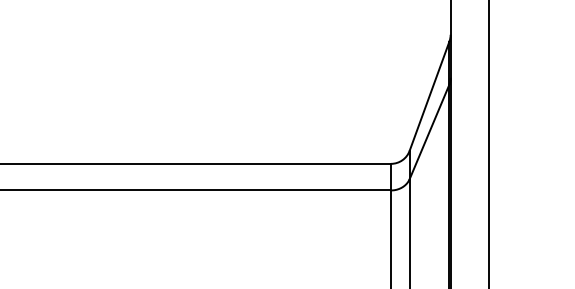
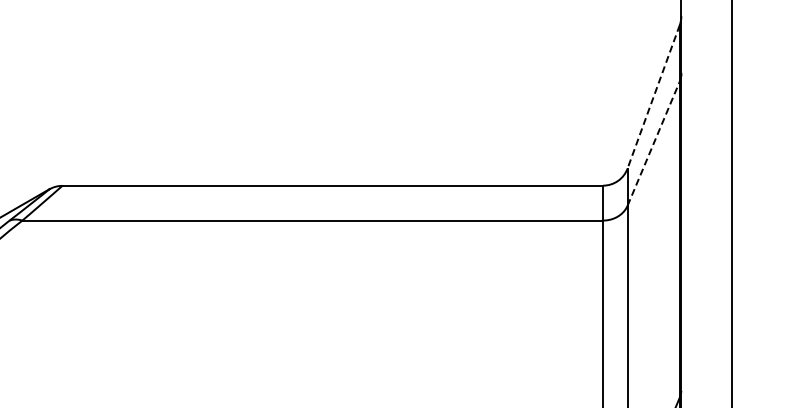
line: (429, 96) -> (653, 97), solid -> dashed
line: (429, 131) -> (653, 143), solid -> dashed

